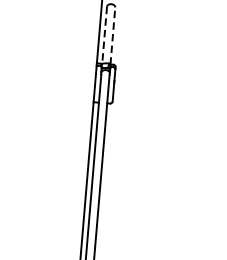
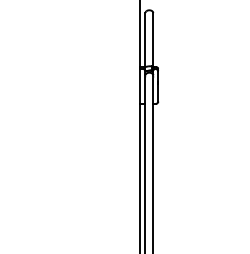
line: (104, 35) -> (145, 40), dashed -> solid
line: (113, 35) -> (153, 39), dashed -> solid

